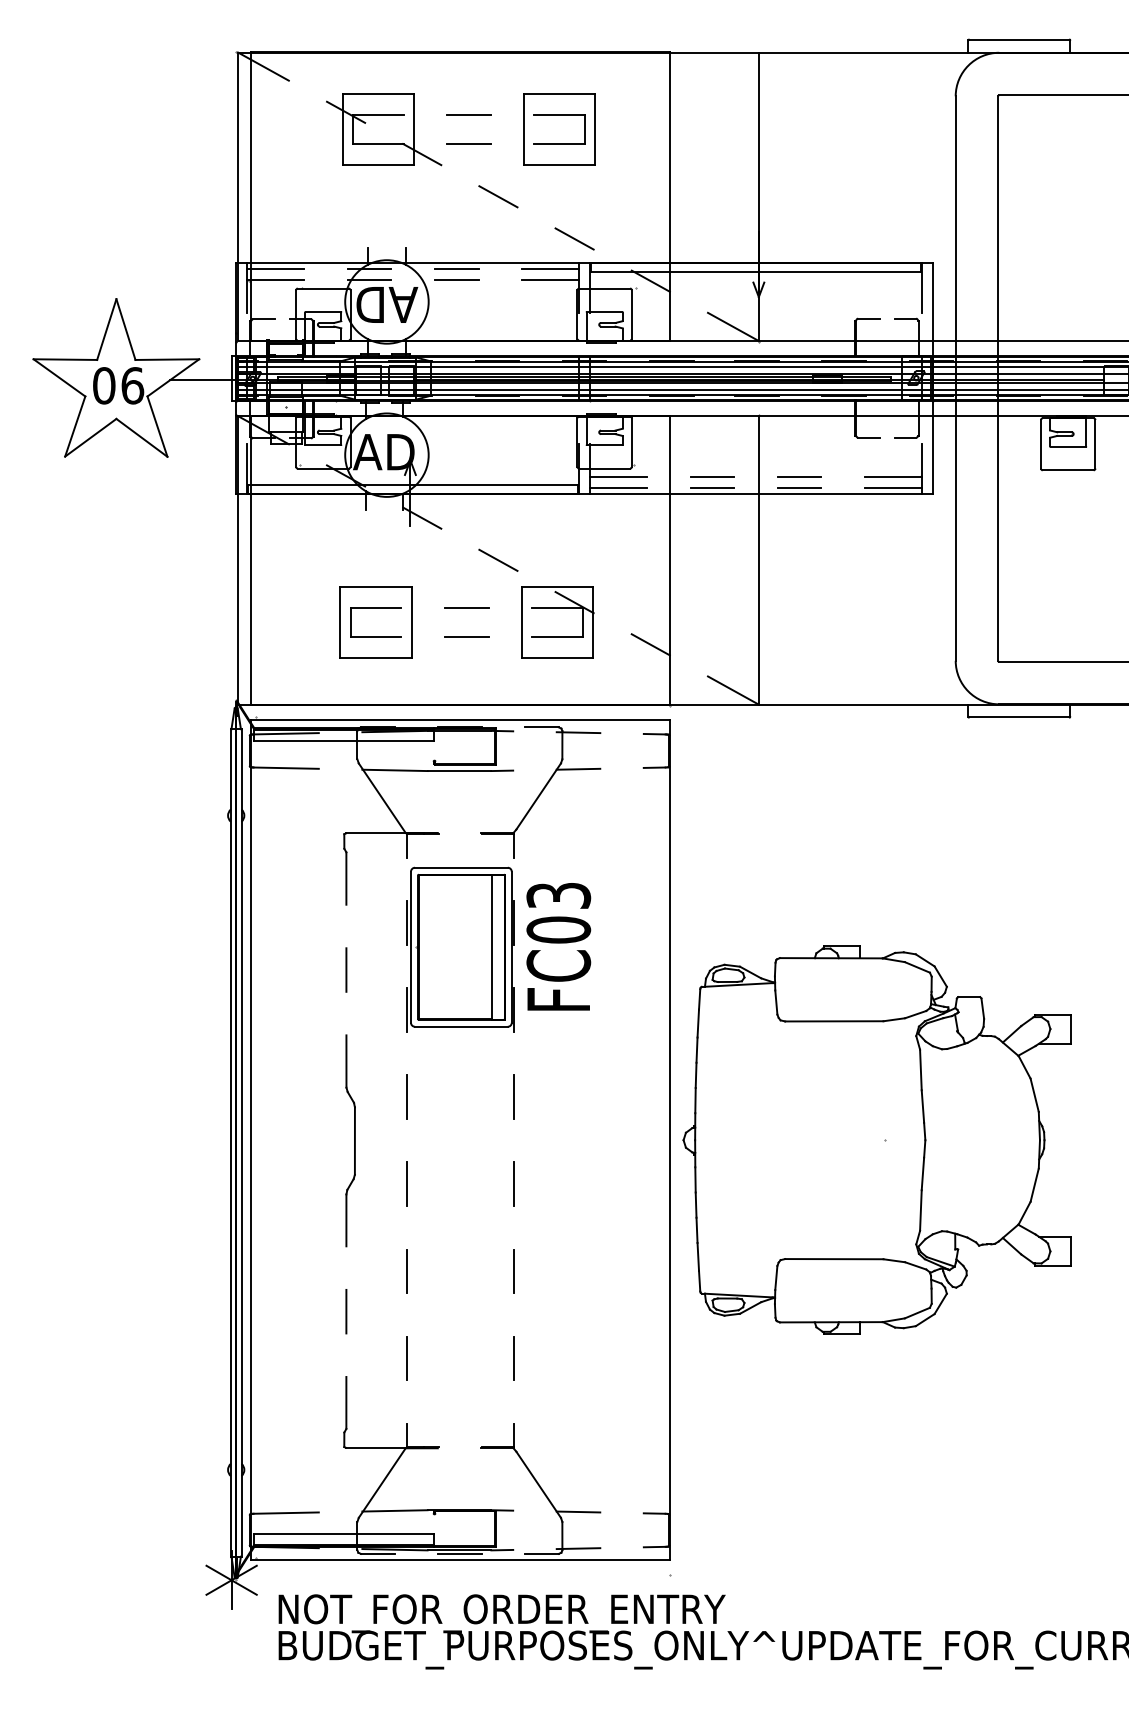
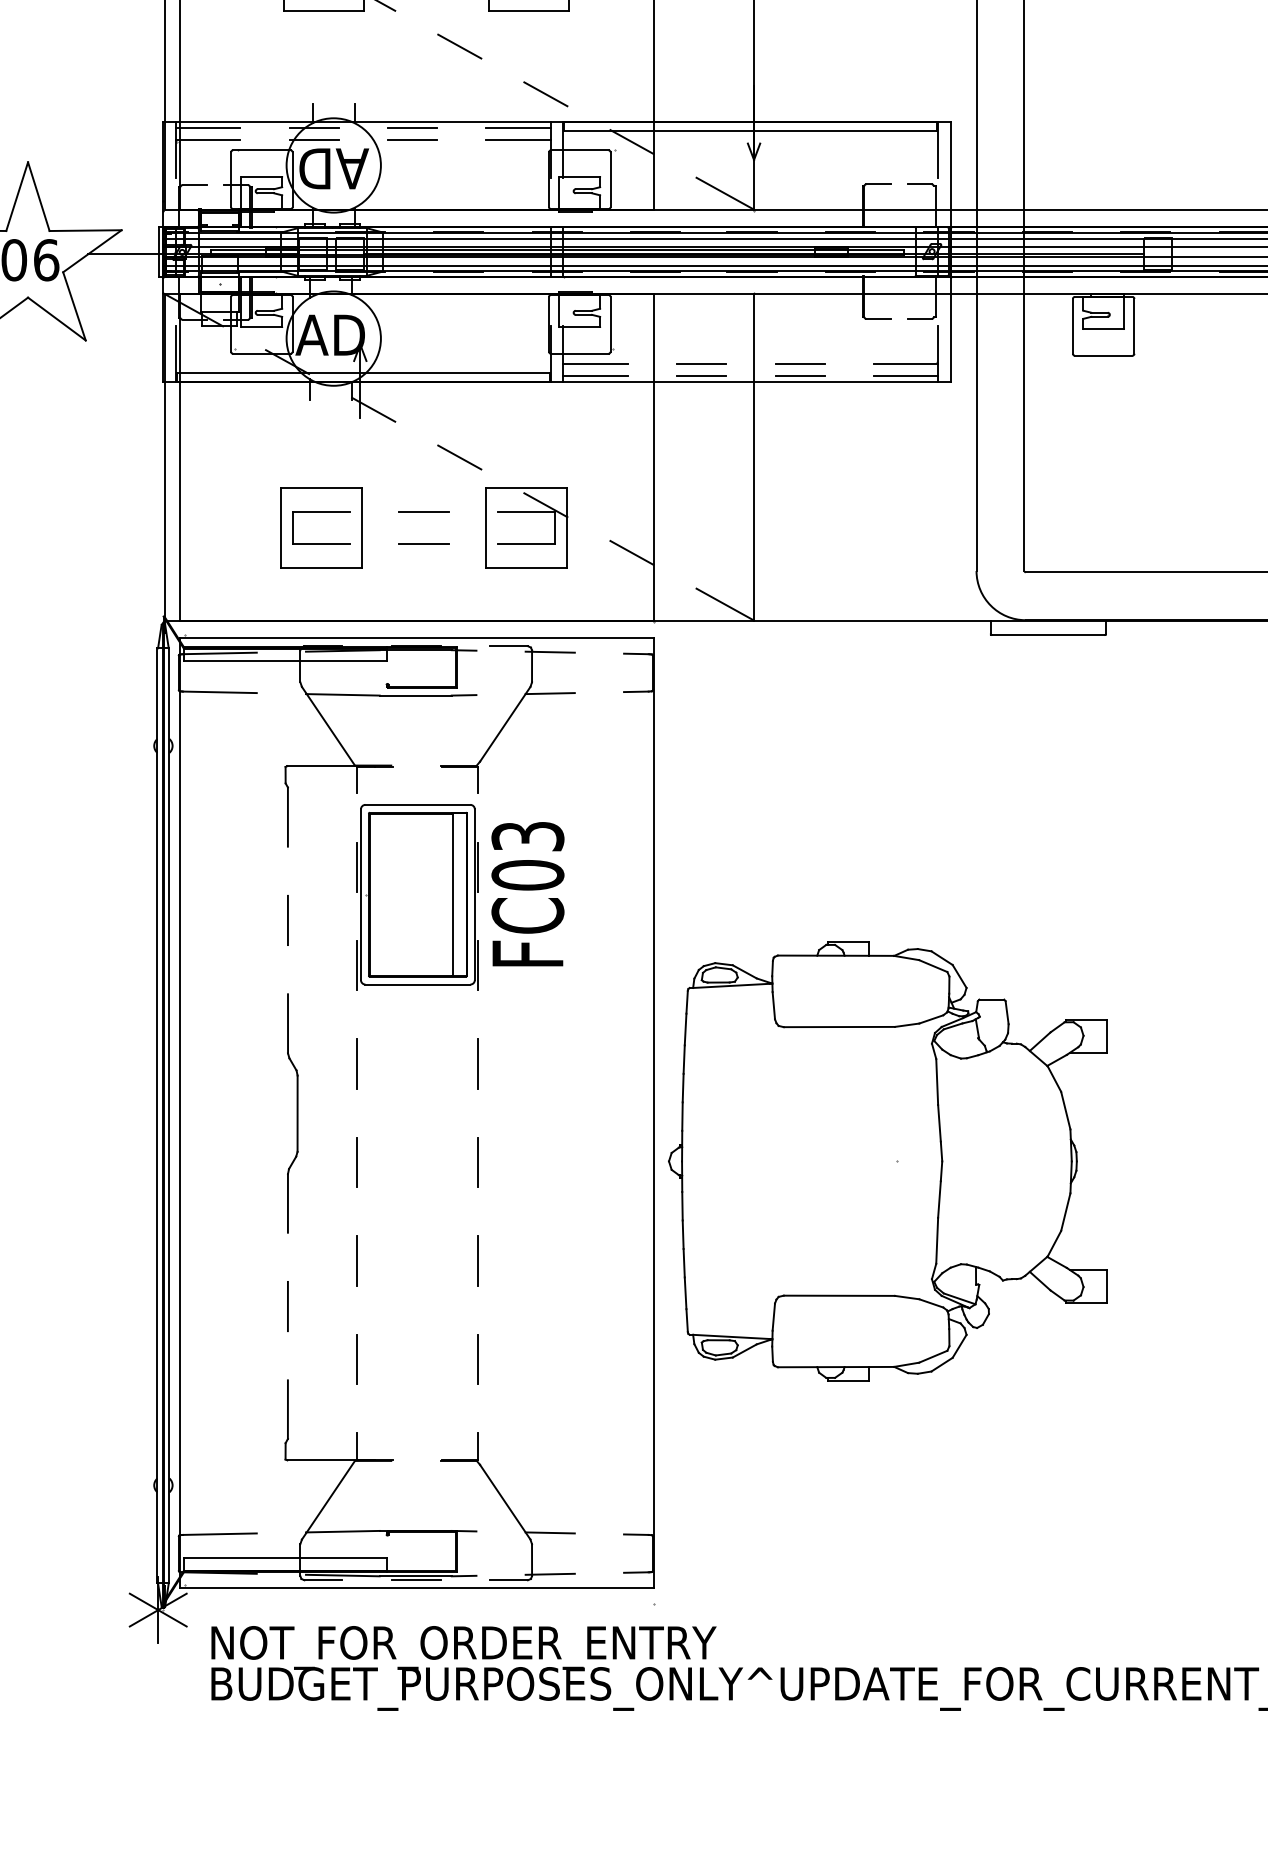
part: (876, 1139) -> (887, 1160), moved

